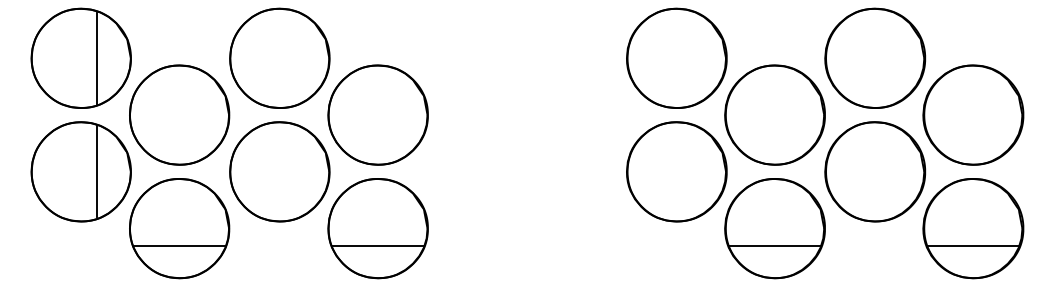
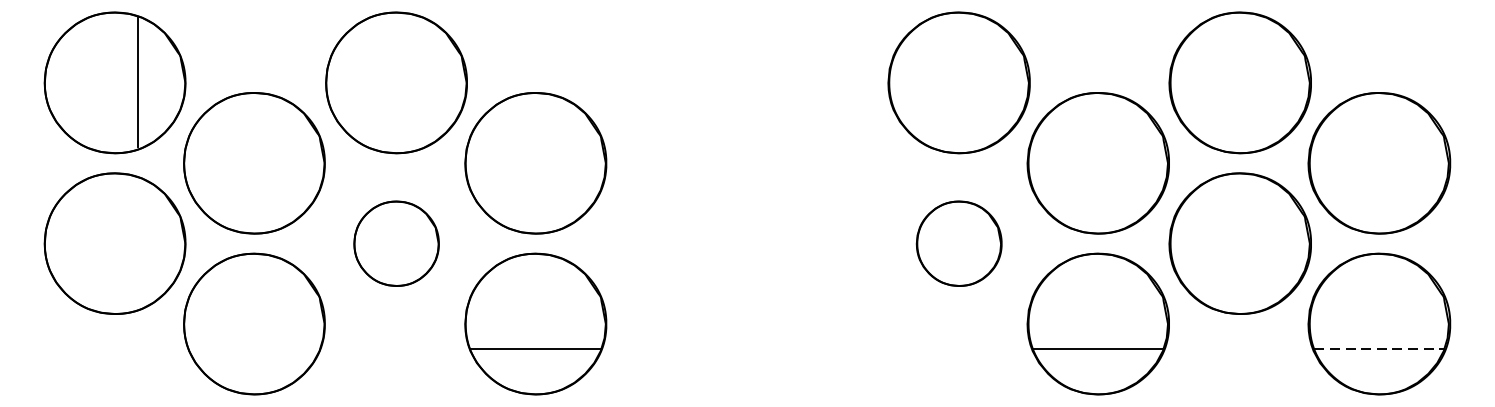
line: (97, 171) -> (138, 243), removed
part: (279, 171) -> (396, 243), size x0.6
part: (676, 171) -> (958, 243), size x0.6
line: (179, 246) -> (254, 349), removed
line: (973, 246) -> (1379, 349), solid -> dashed

